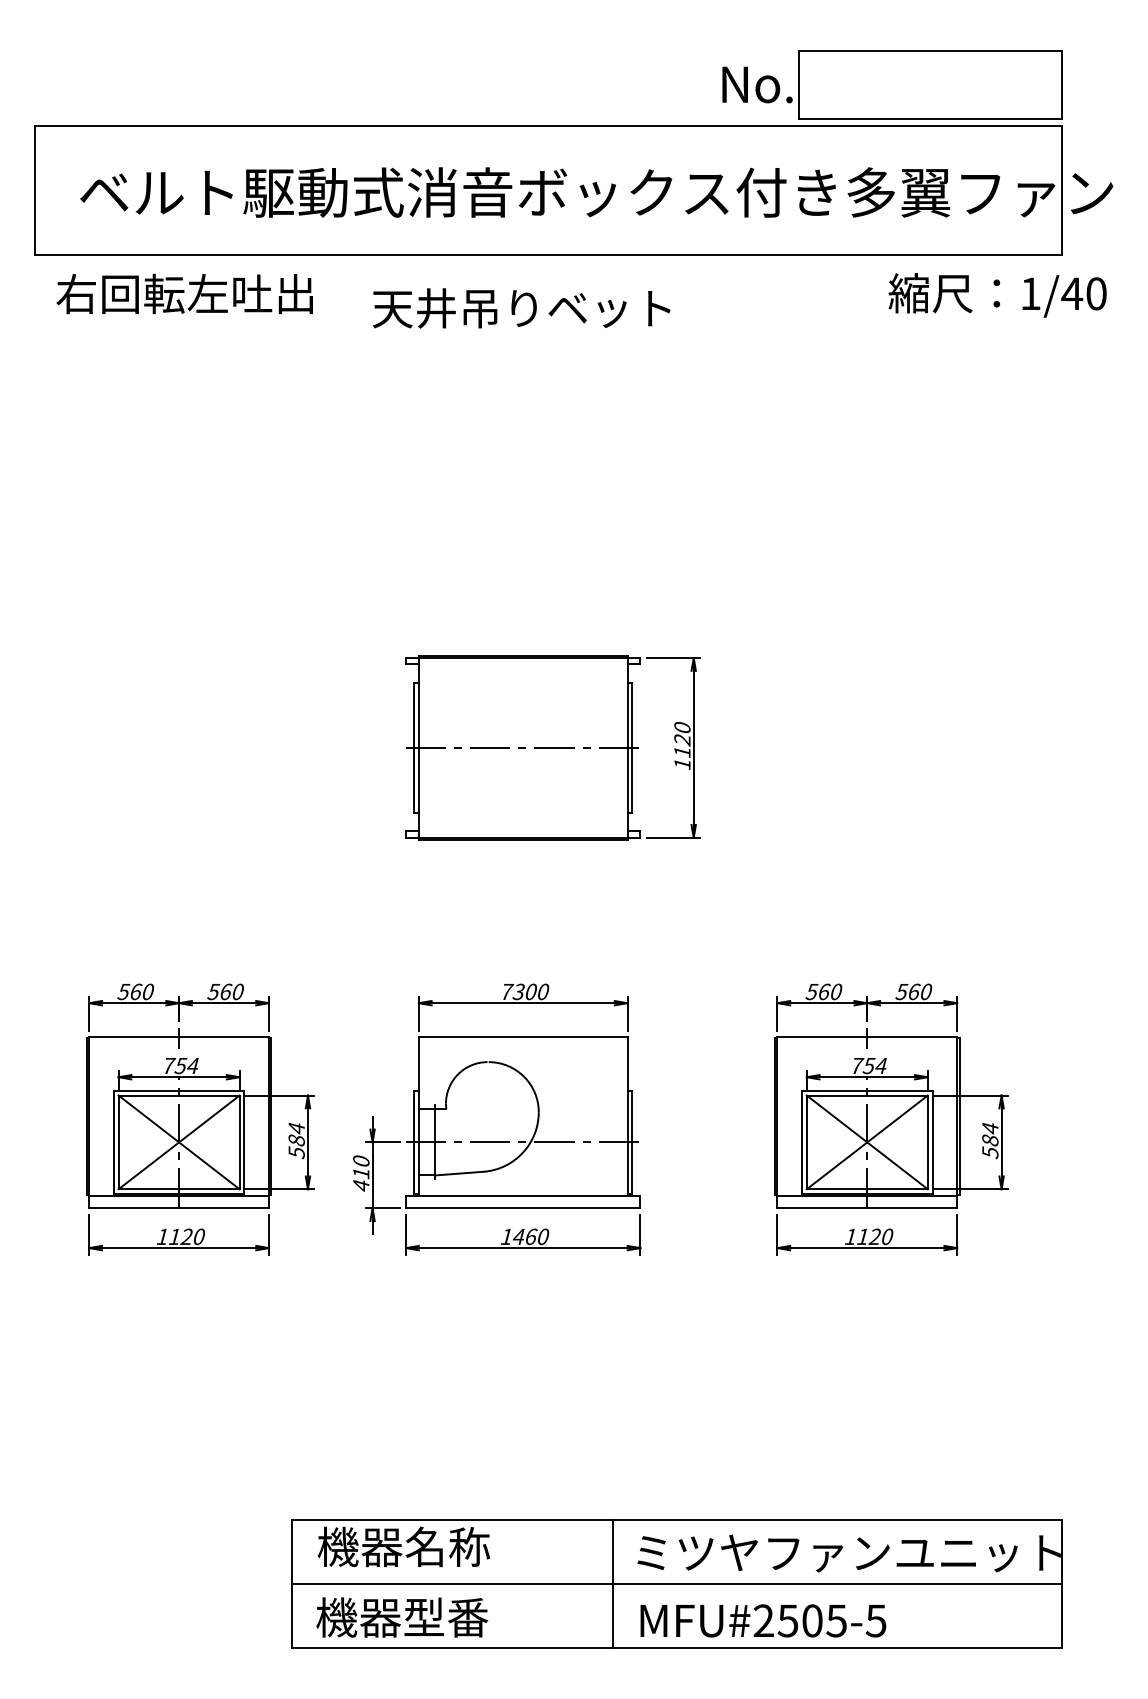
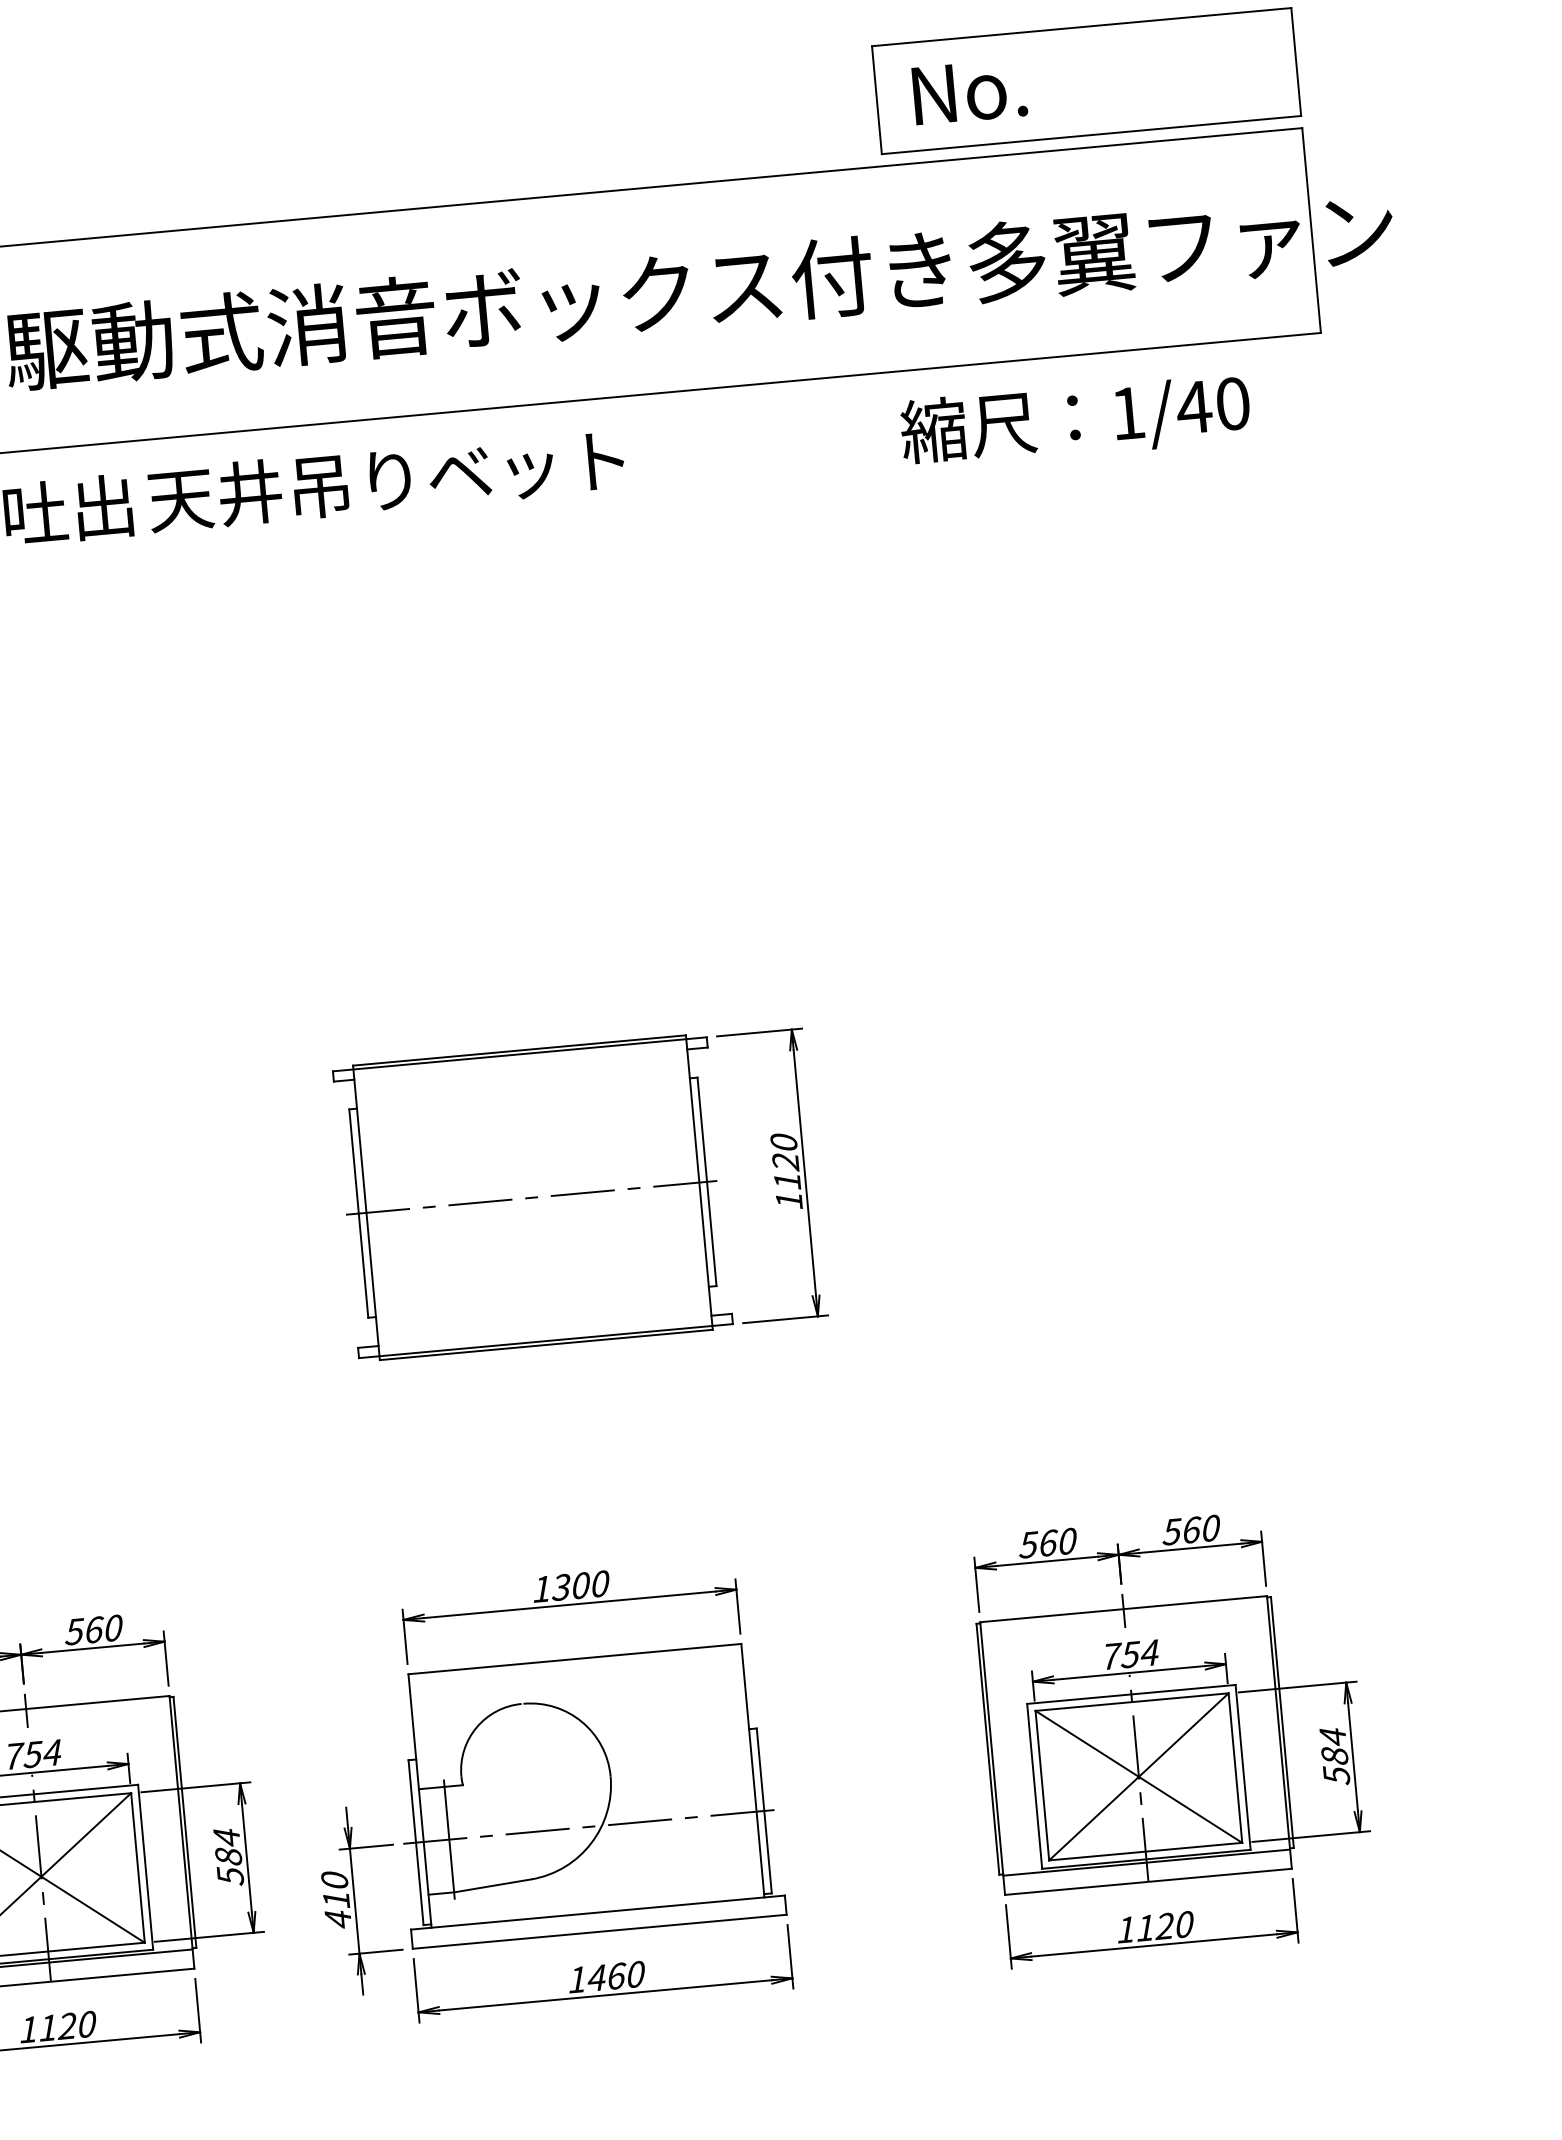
text: (757, 84) -> (969, 91), moved
text: (997, 295) -> (1075, 420), moved
text: (521, 308) -> (386, 480), moved
text: (507, 991) -> (543, 1588), 7300 -> 1300

